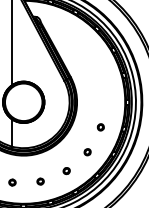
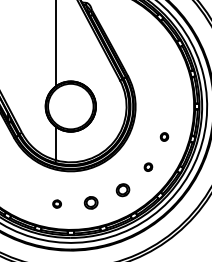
part: (66, 170) -> (122, 189), size x1.6
part: (40, 181) -> (91, 202), size x1.6

